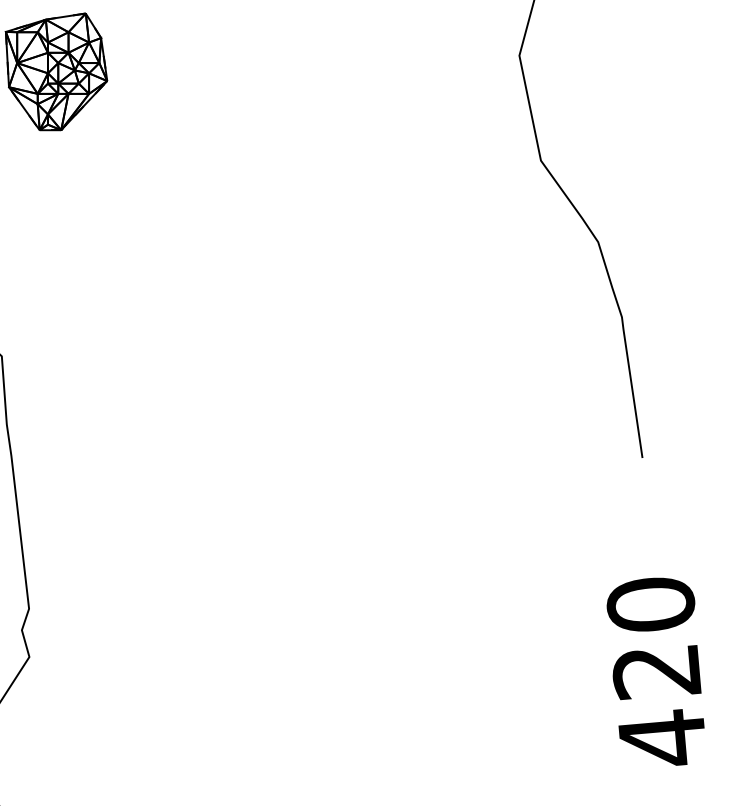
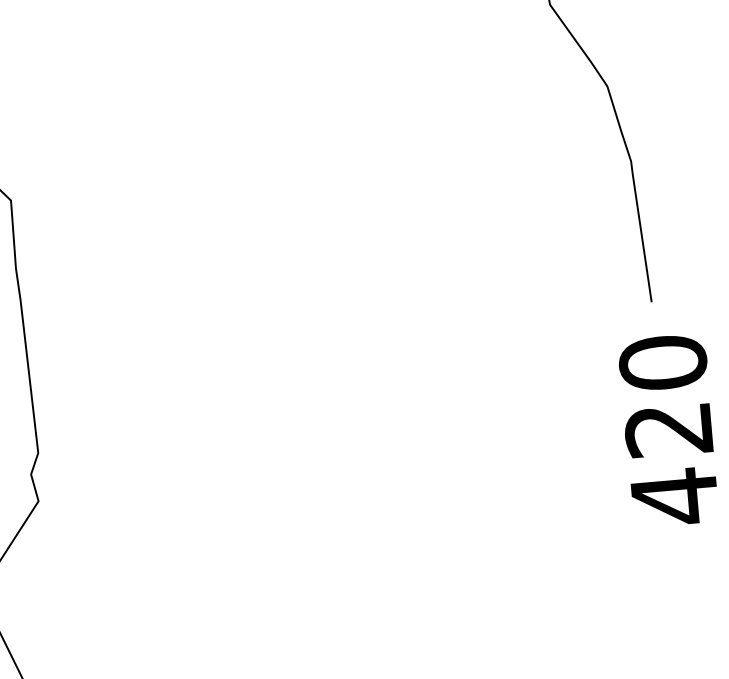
text: (655, 671) -> (667, 429), moved

